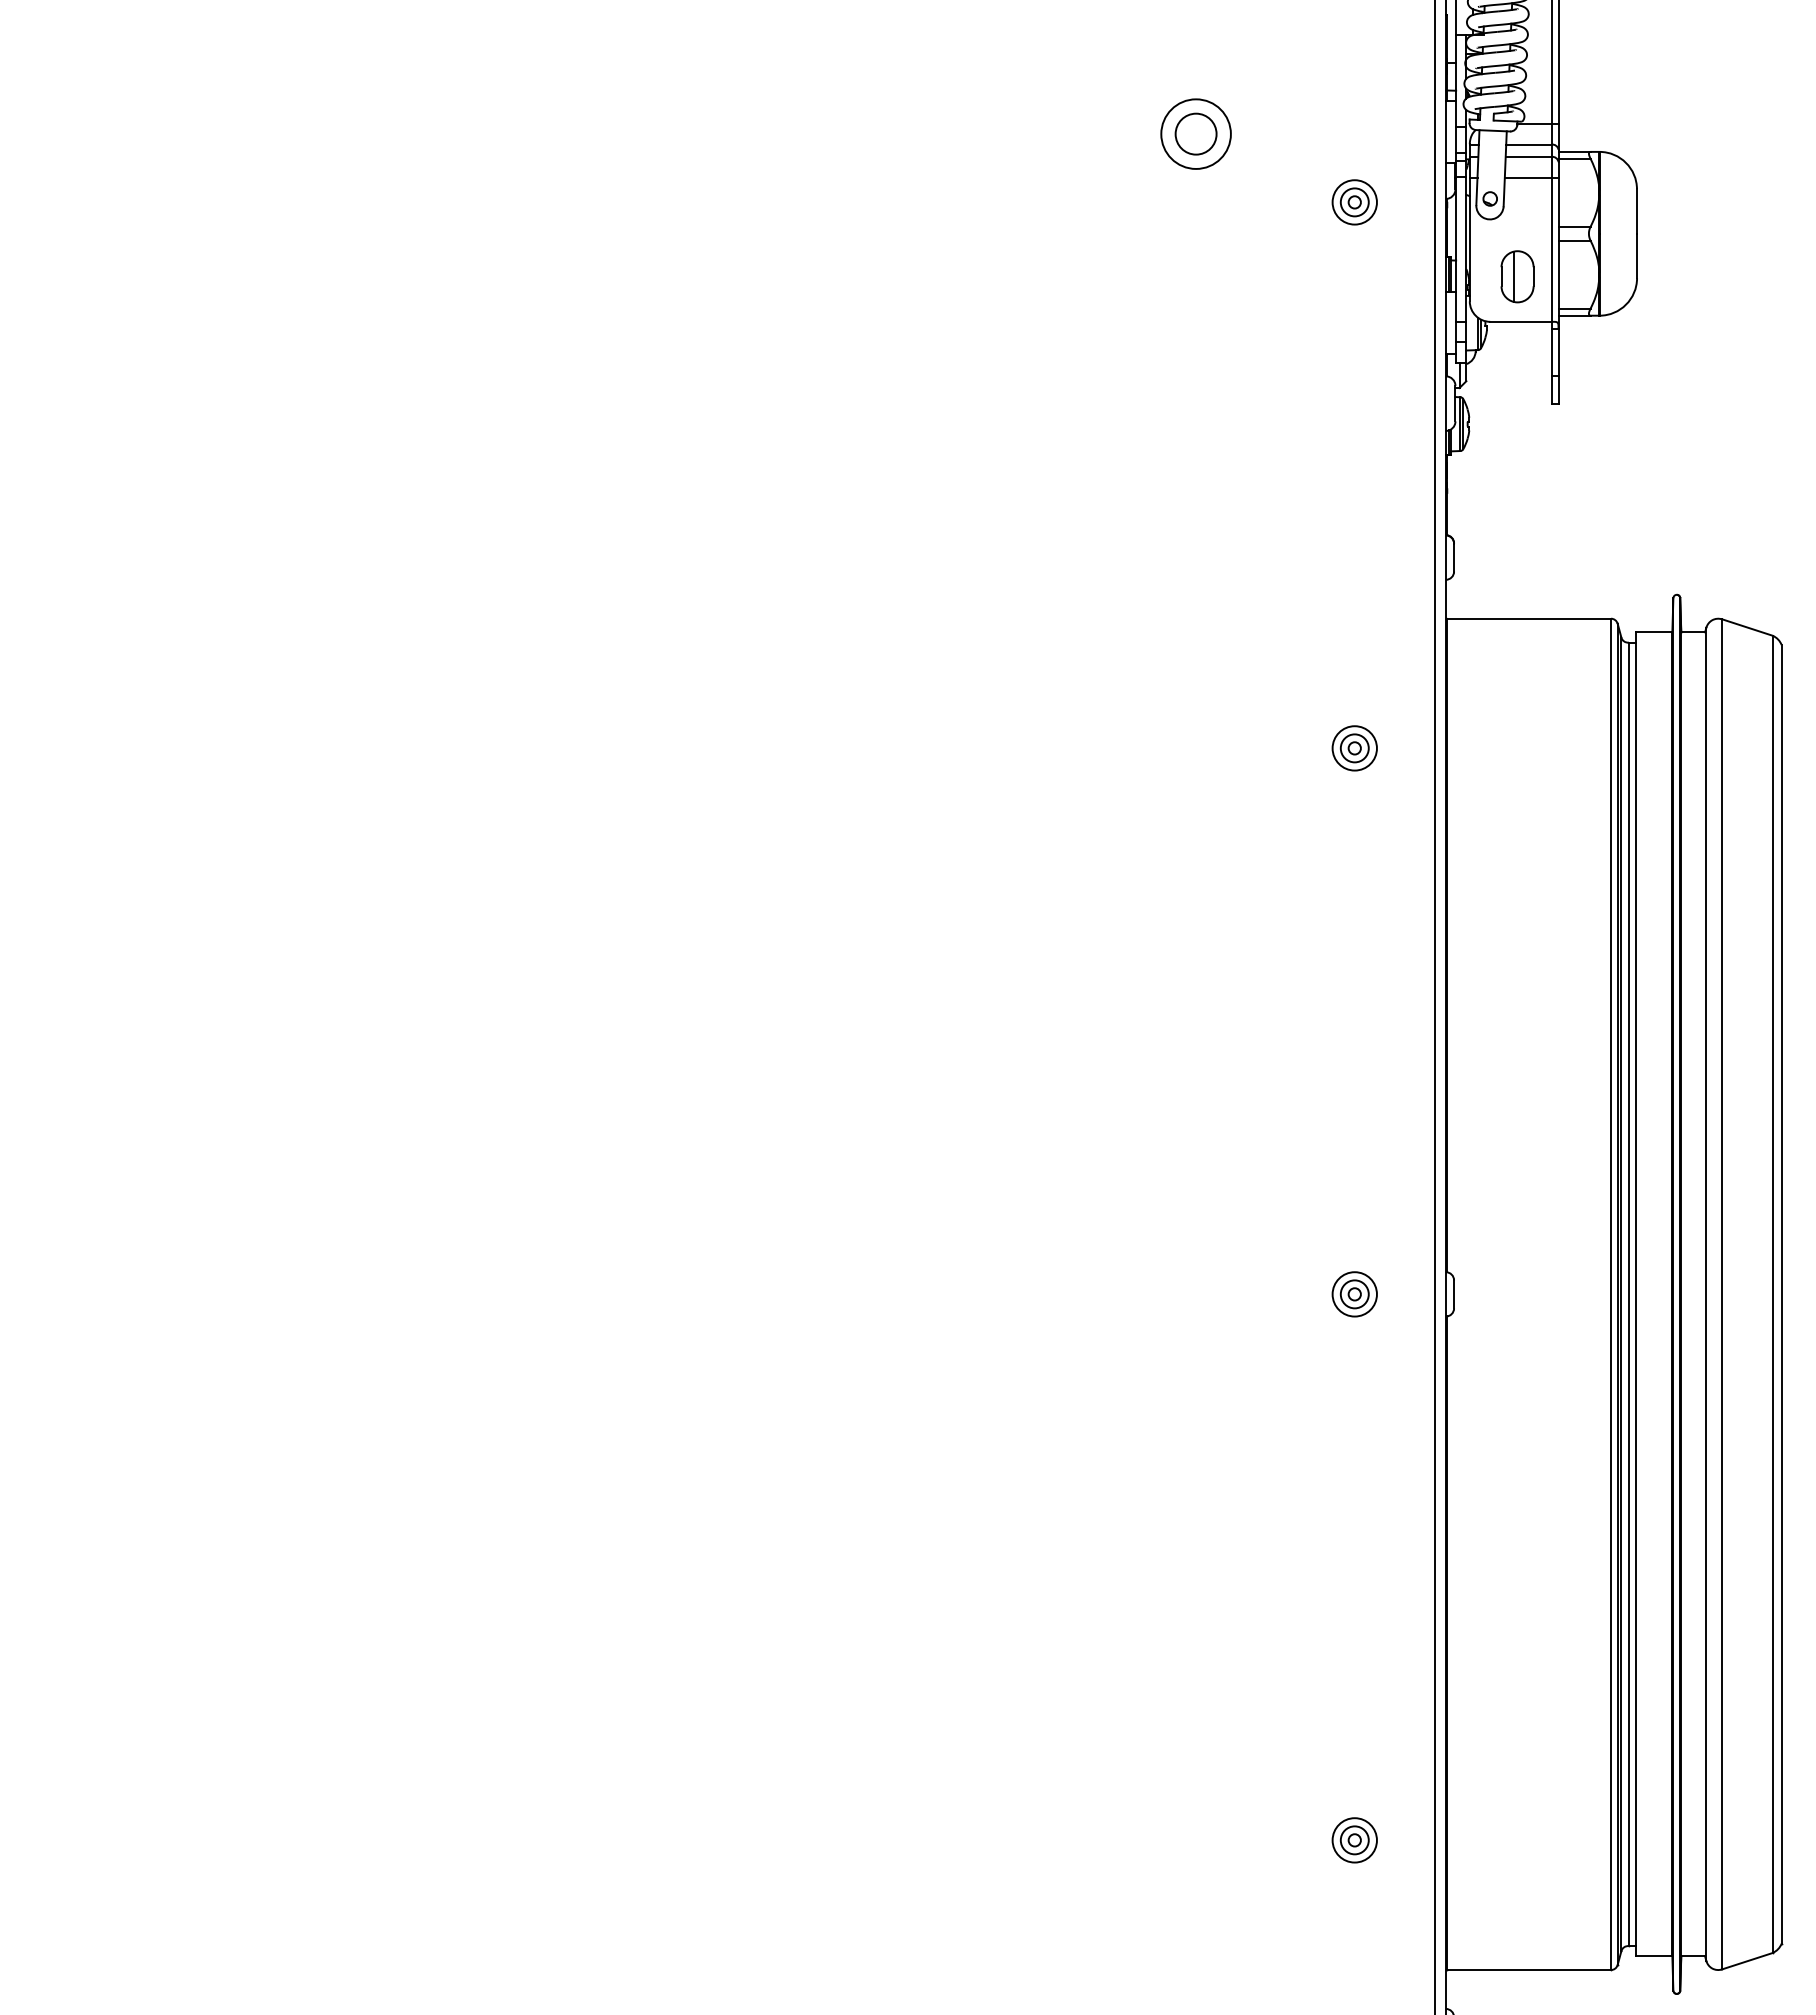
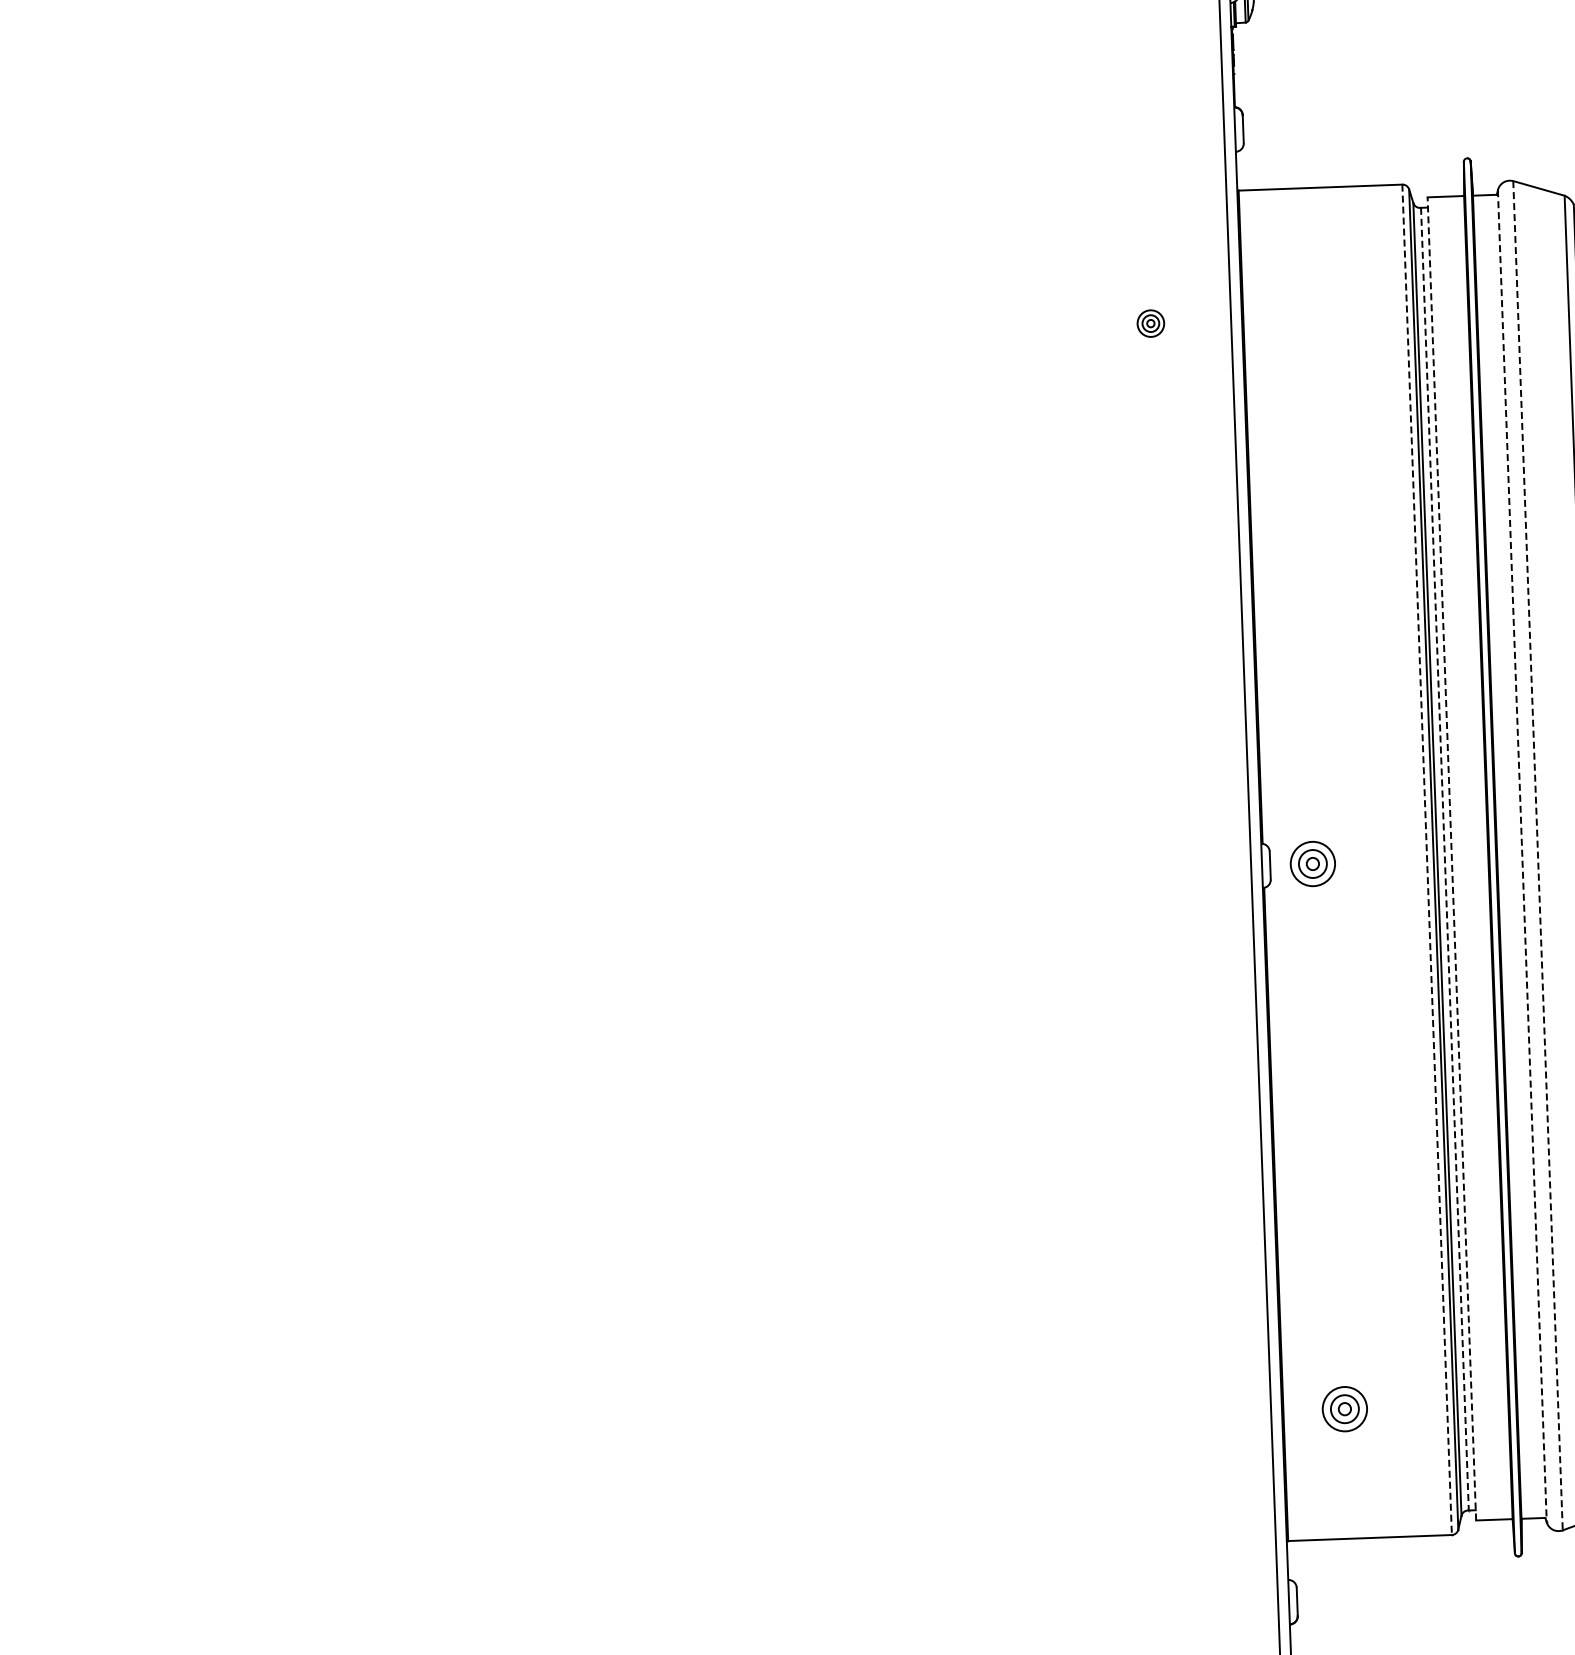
part: (1354, 748) -> (1150, 323), size x0.6
line: (1635, 1293) -> (1451, 858), solid -> dashed
part: (1354, 1294) -> (1312, 864), moved
line: (1611, 1294) -> (1427, 859), solid -> dashed
line: (1628, 1294) -> (1444, 859), solid -> dashed
line: (1706, 1294) -> (1522, 856), solid -> dashed
line: (1722, 1294) -> (1538, 855), solid -> dashed
part: (1354, 1840) -> (1344, 1409), moved

